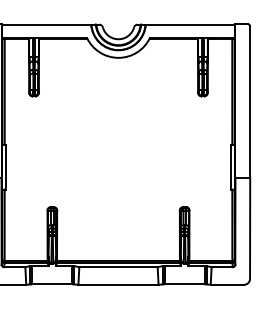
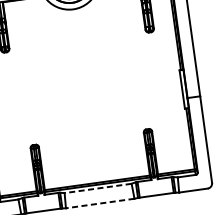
line: (118, 267) -> (98, 188), solid -> dashed
line: (118, 284) -> (100, 203), solid -> dashed

